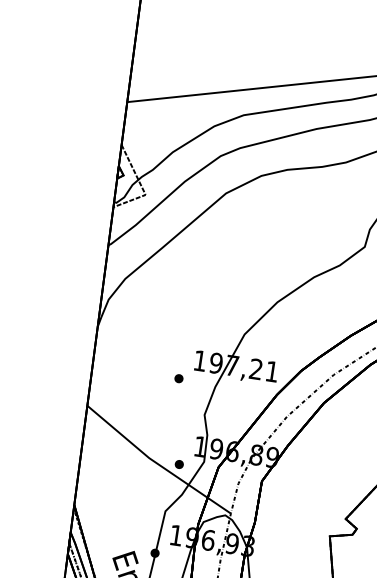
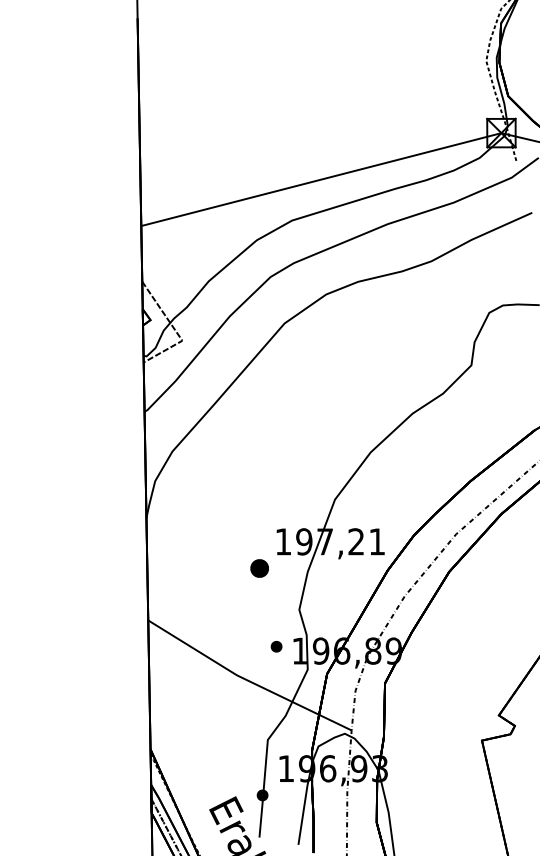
part: (178, 378) -> (259, 568), size x1.6
part: (179, 464) -> (276, 646), moved

